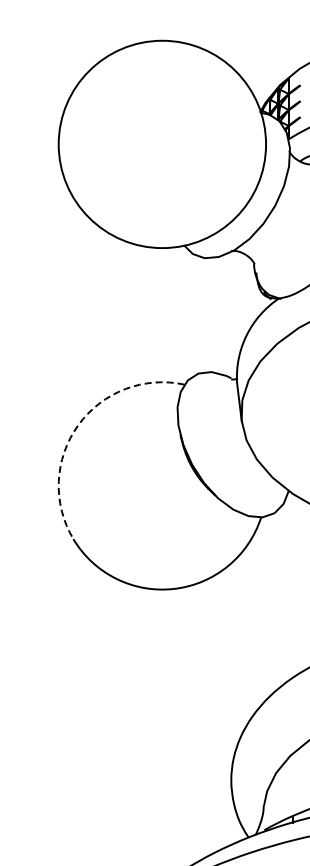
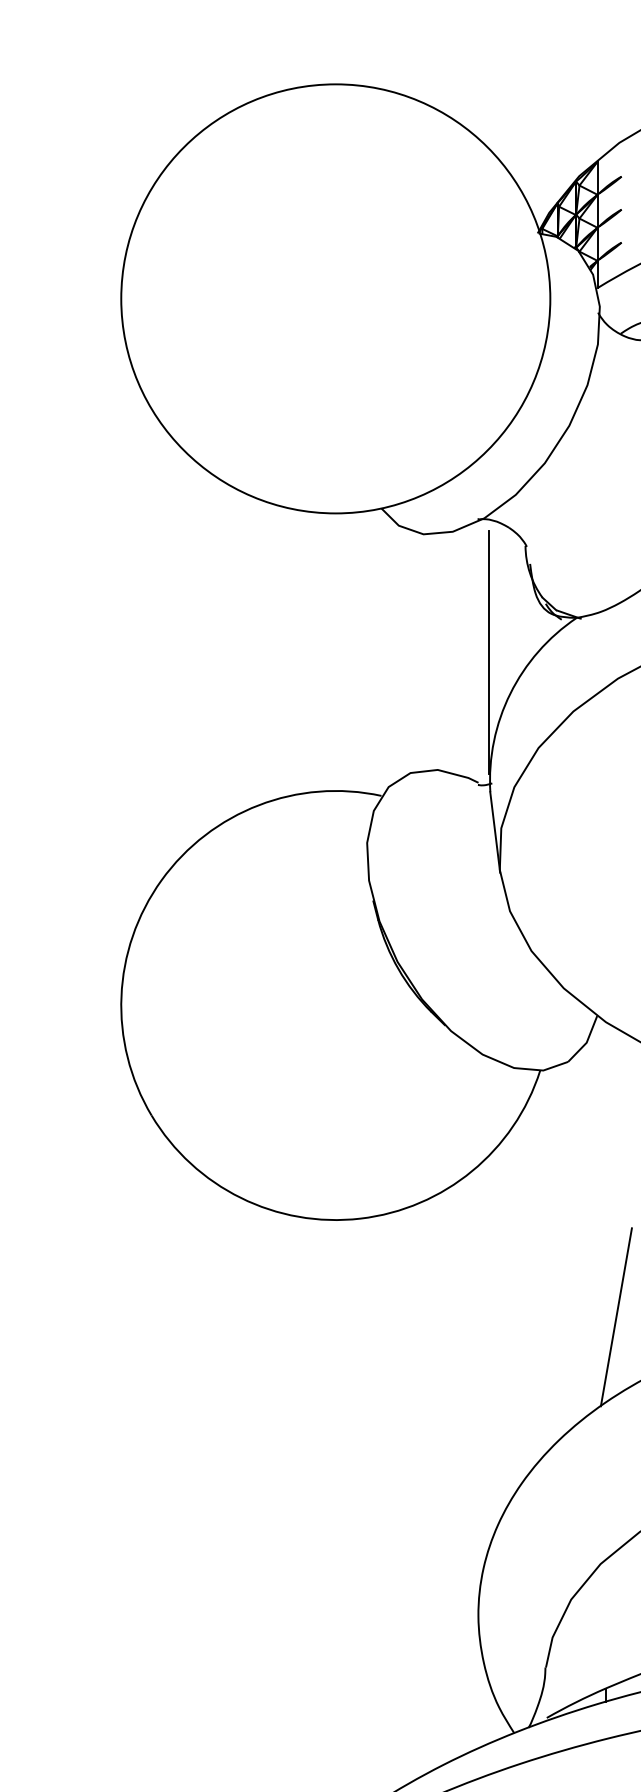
line: (236, 314) -> (489, 650), added
arc: (78, 425) -> (162, 880), dashed -> solid
line: (297, 636) -> (615, 1317), added

